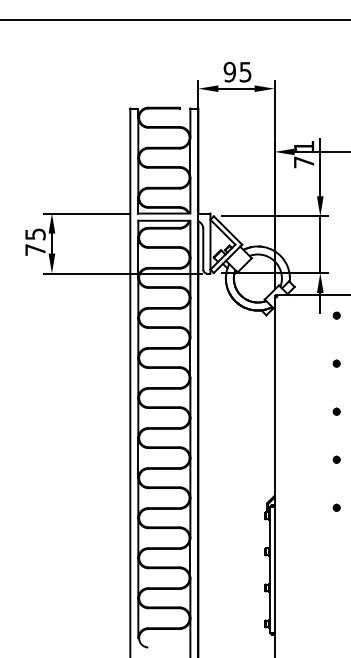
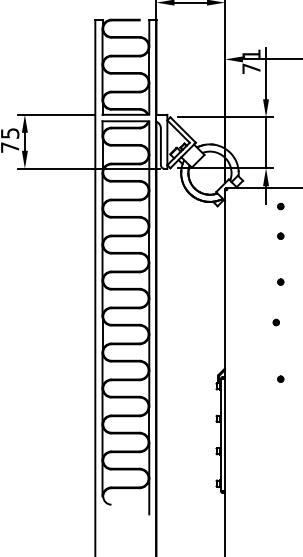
part: (336, 363) -> (280, 236), moved
part: (336, 411) -> (280, 281), moved
part: (336, 459) -> (276, 322), moved

